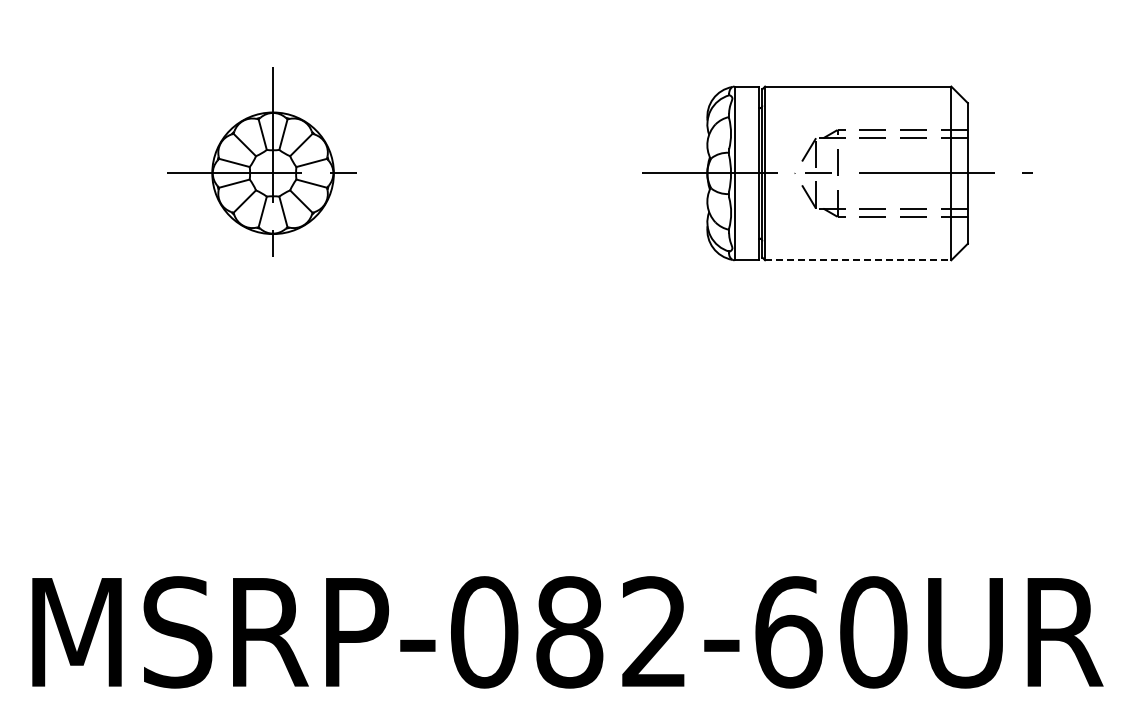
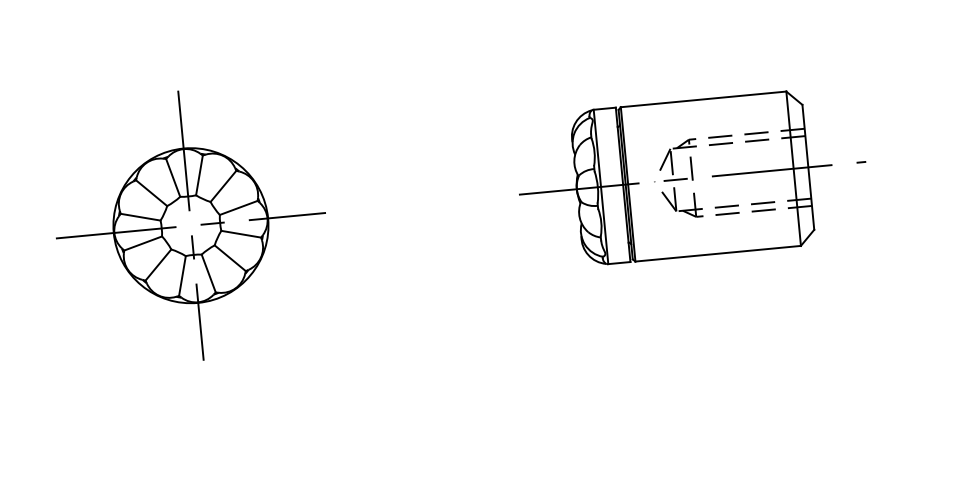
part: (272, 172) -> (190, 224), size x1.43
line: (858, 260) -> (718, 253), dashed -> solid

